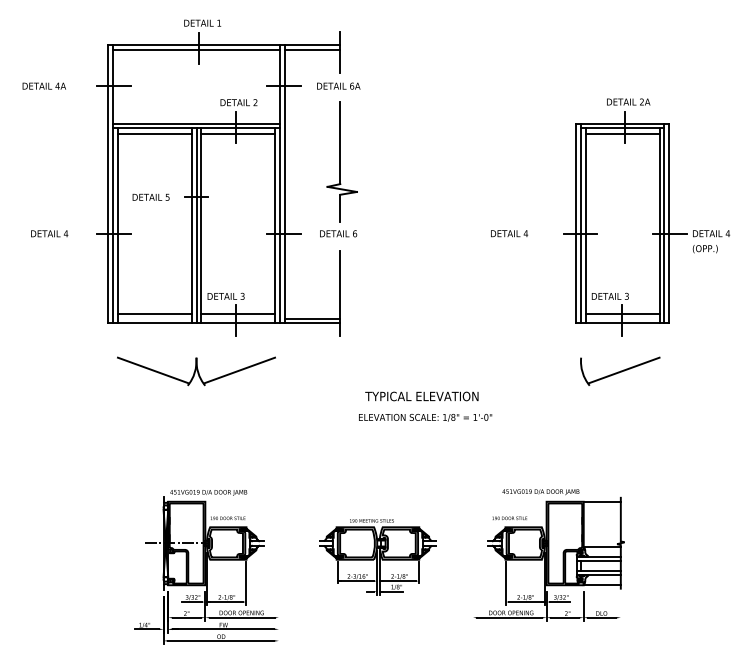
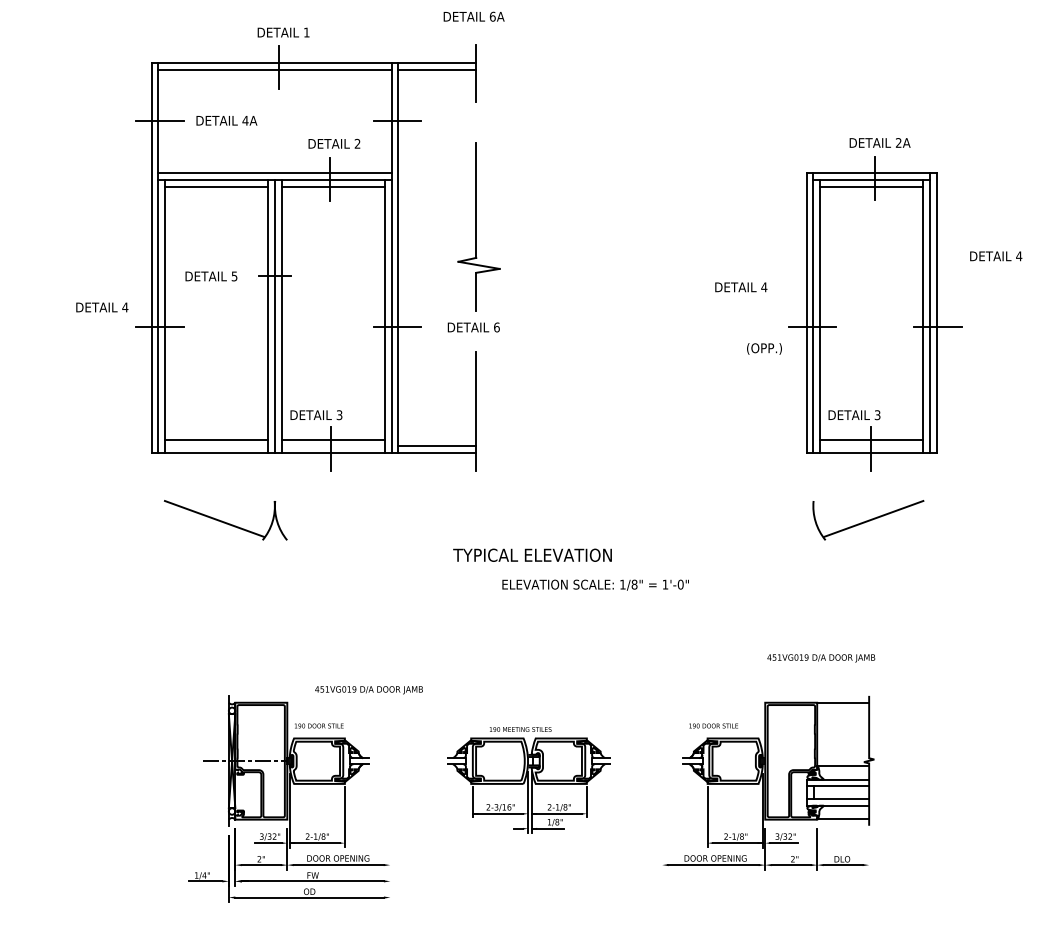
text: (44, 85) -> (226, 120), moved
text: (338, 85) -> (473, 16), moved
text: (49, 233) -> (102, 307), moved
text: (509, 233) -> (741, 287), moved
text: (711, 233) -> (996, 256), moved
text: (705, 248) -> (764, 348), moved
line: (239, 370) -> (334, 518), removed
text: (421, 395) -> (532, 554), moved
text: (541, 492) -> (821, 658), moved
text: (208, 493) -> (368, 690), moved

